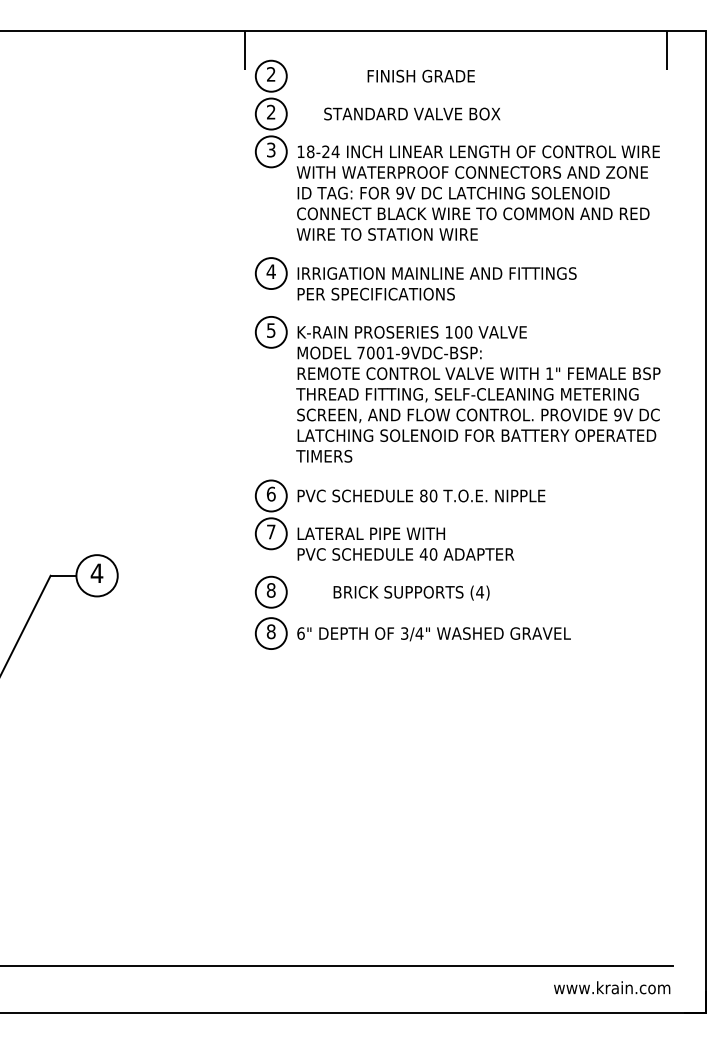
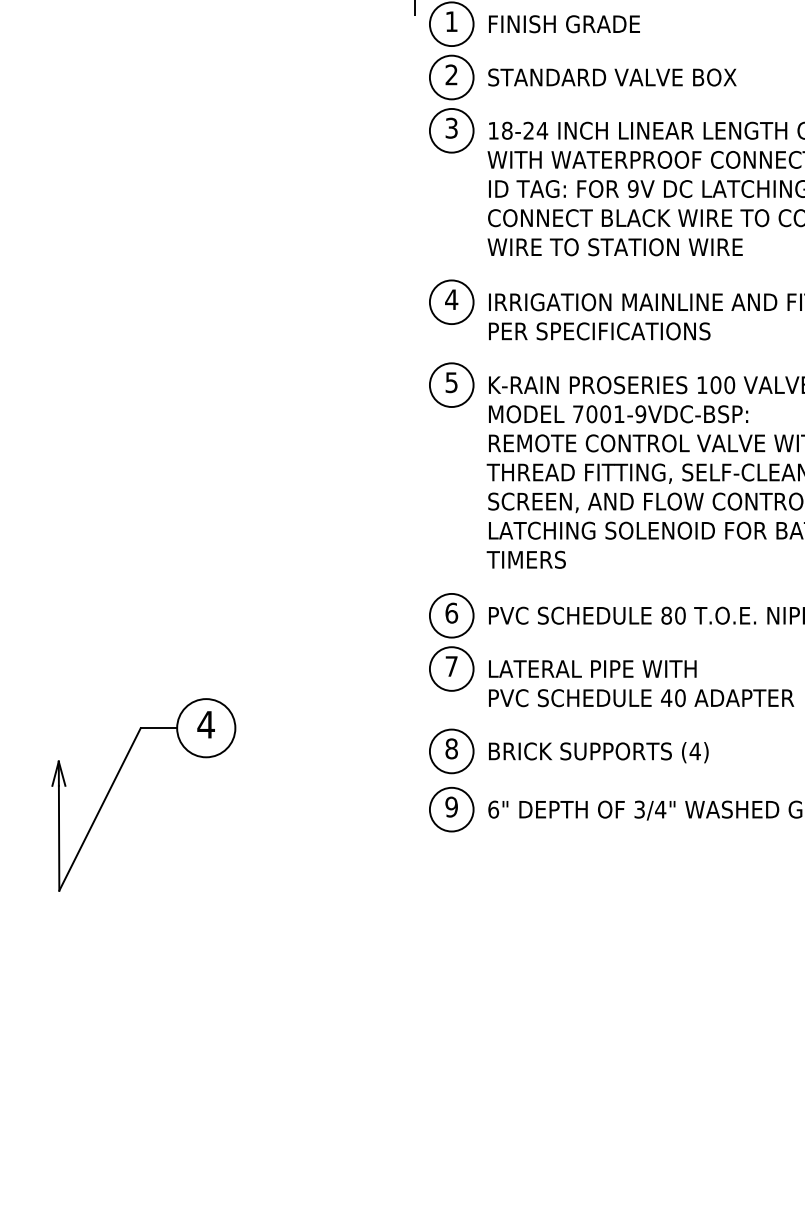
text: (271, 74) -> (452, 21), 2 -> 1
text: (420, 75) -> (563, 23), moved
text: (412, 113) -> (612, 76), moved
text: (411, 592) -> (598, 751), moved
text: (270, 631) -> (450, 806), 8 -> 9

